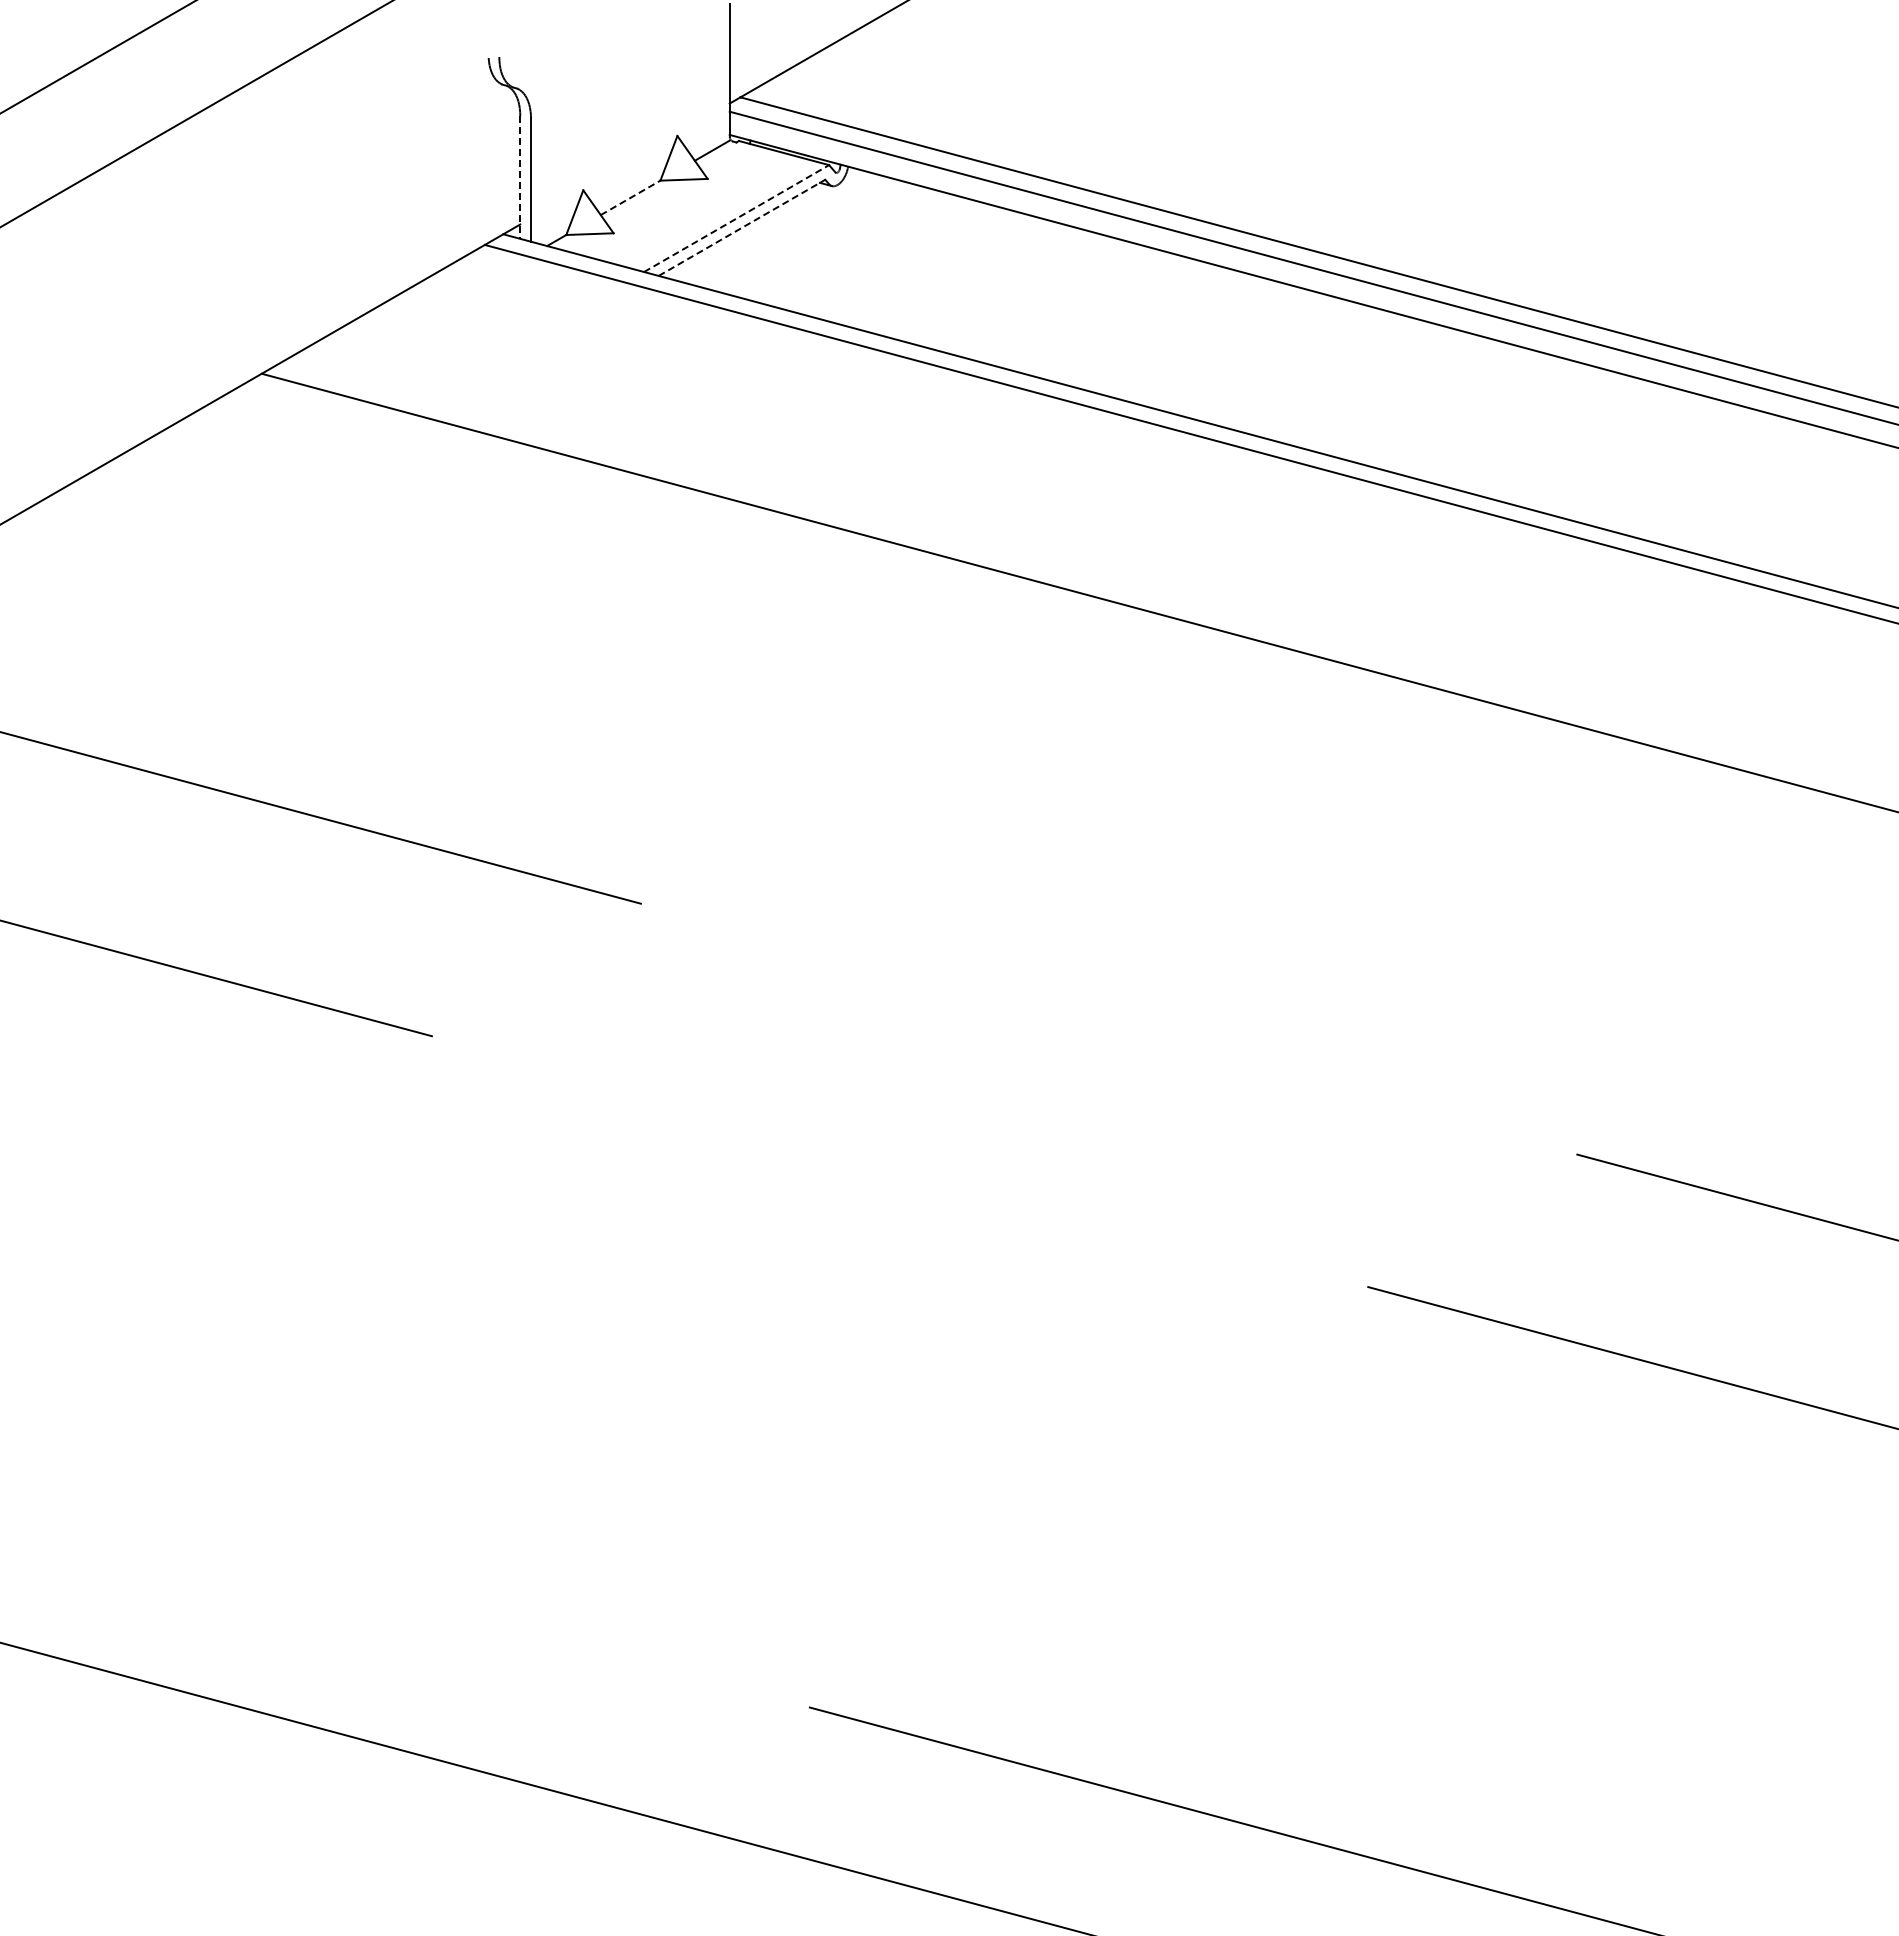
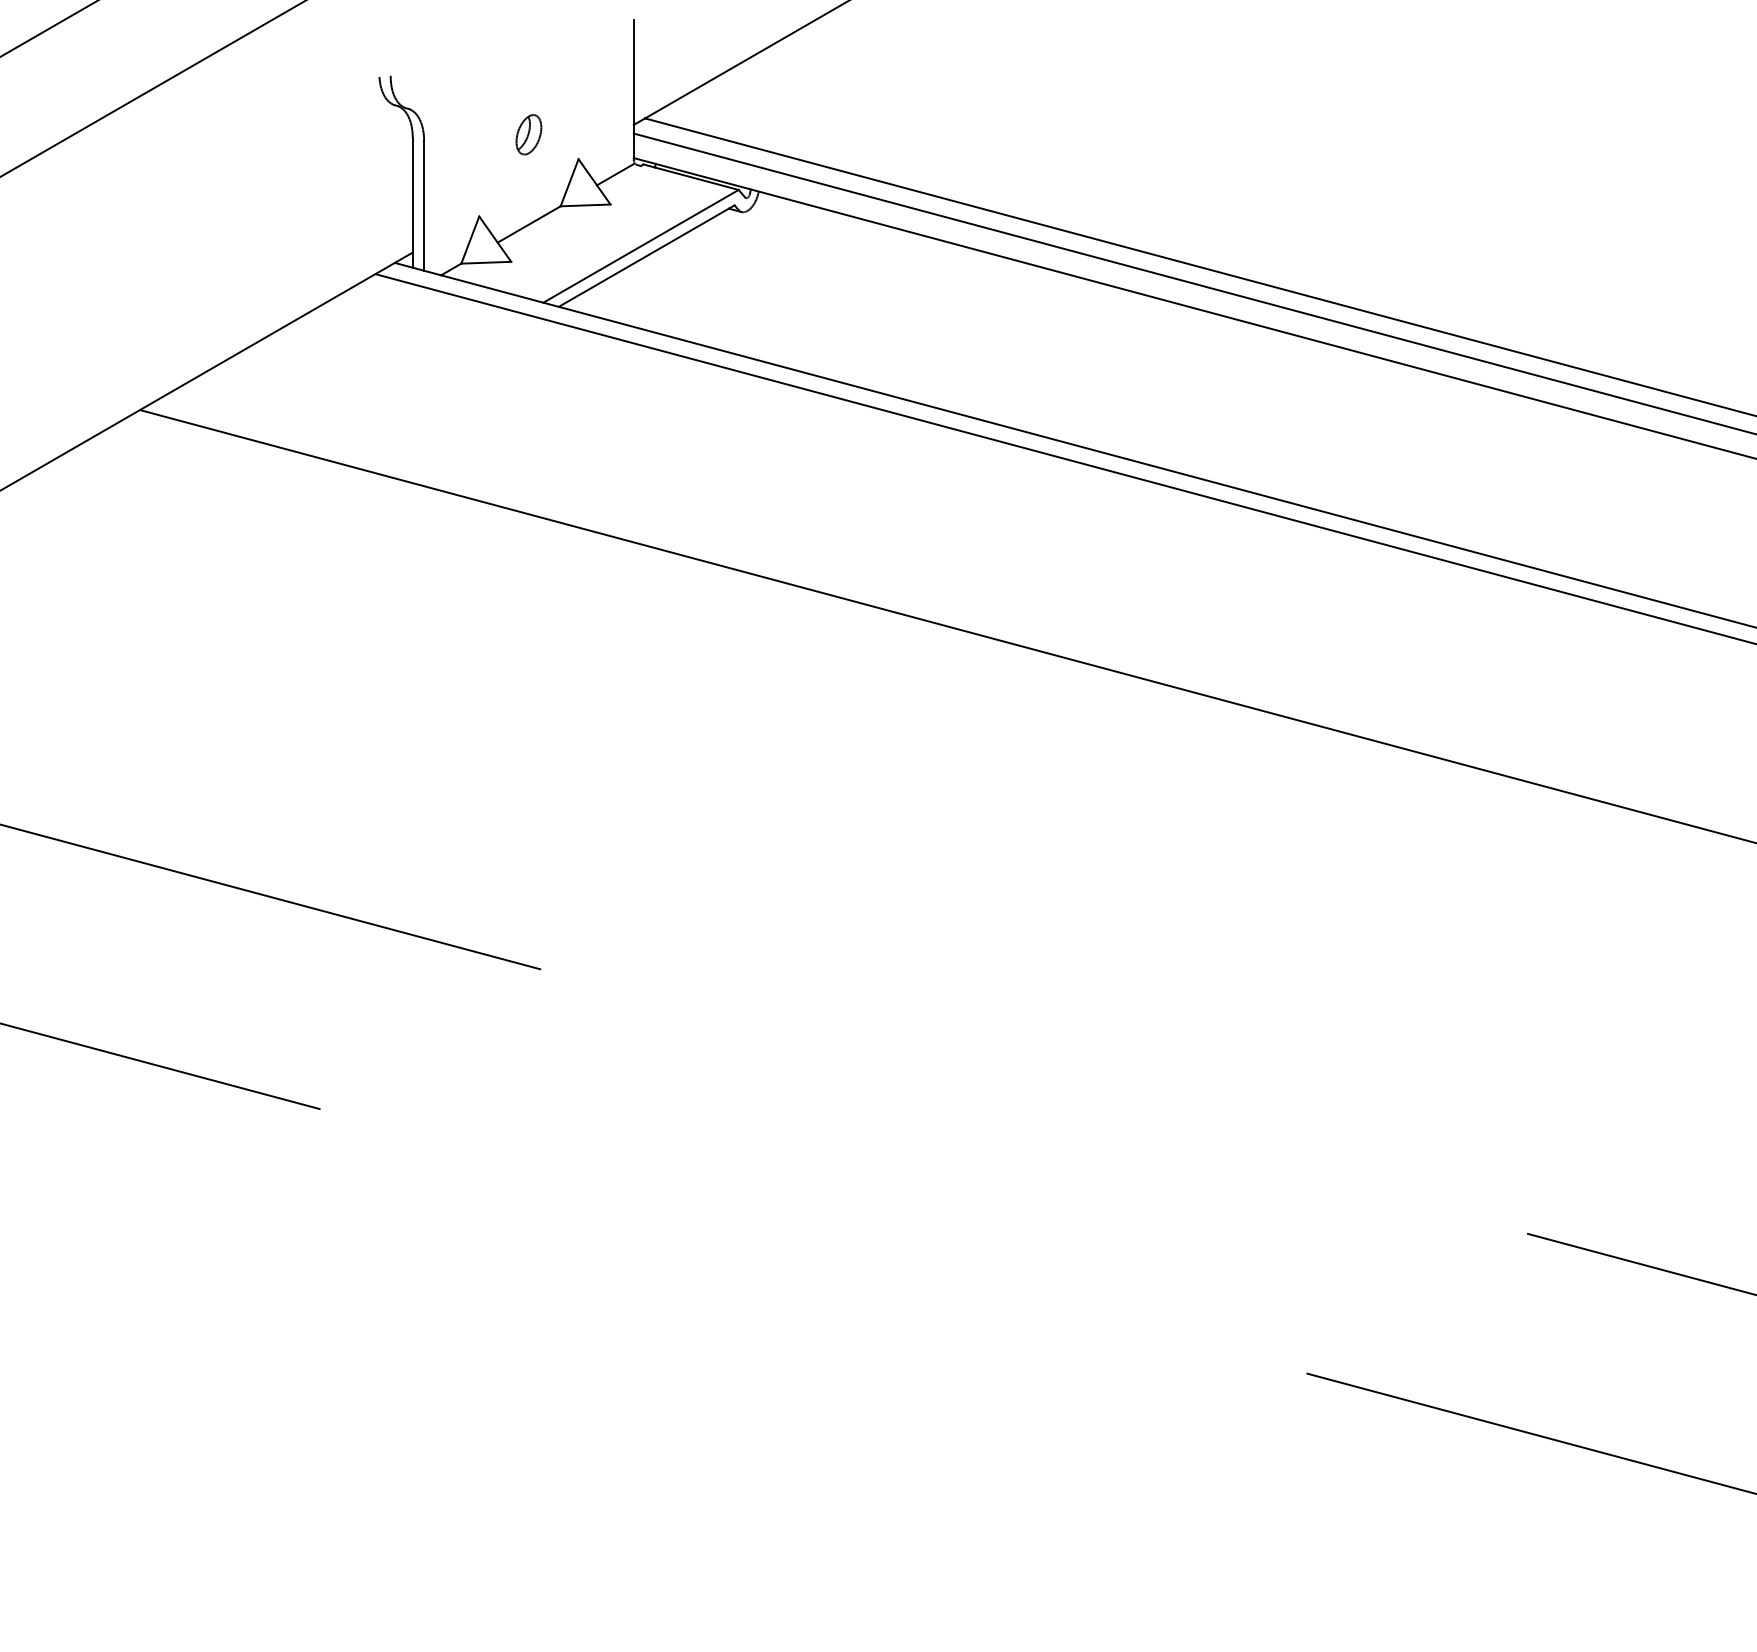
part: (630, 112) -> (529, 134), added
line: (520, 177) -> (413, 202), dashed -> solid
line: (631, 197) -> (530, 224), dashed -> solid
line: (736, 218) -> (640, 246), dashed -> solid
line: (742, 227) -> (647, 255), dashed -> solid

